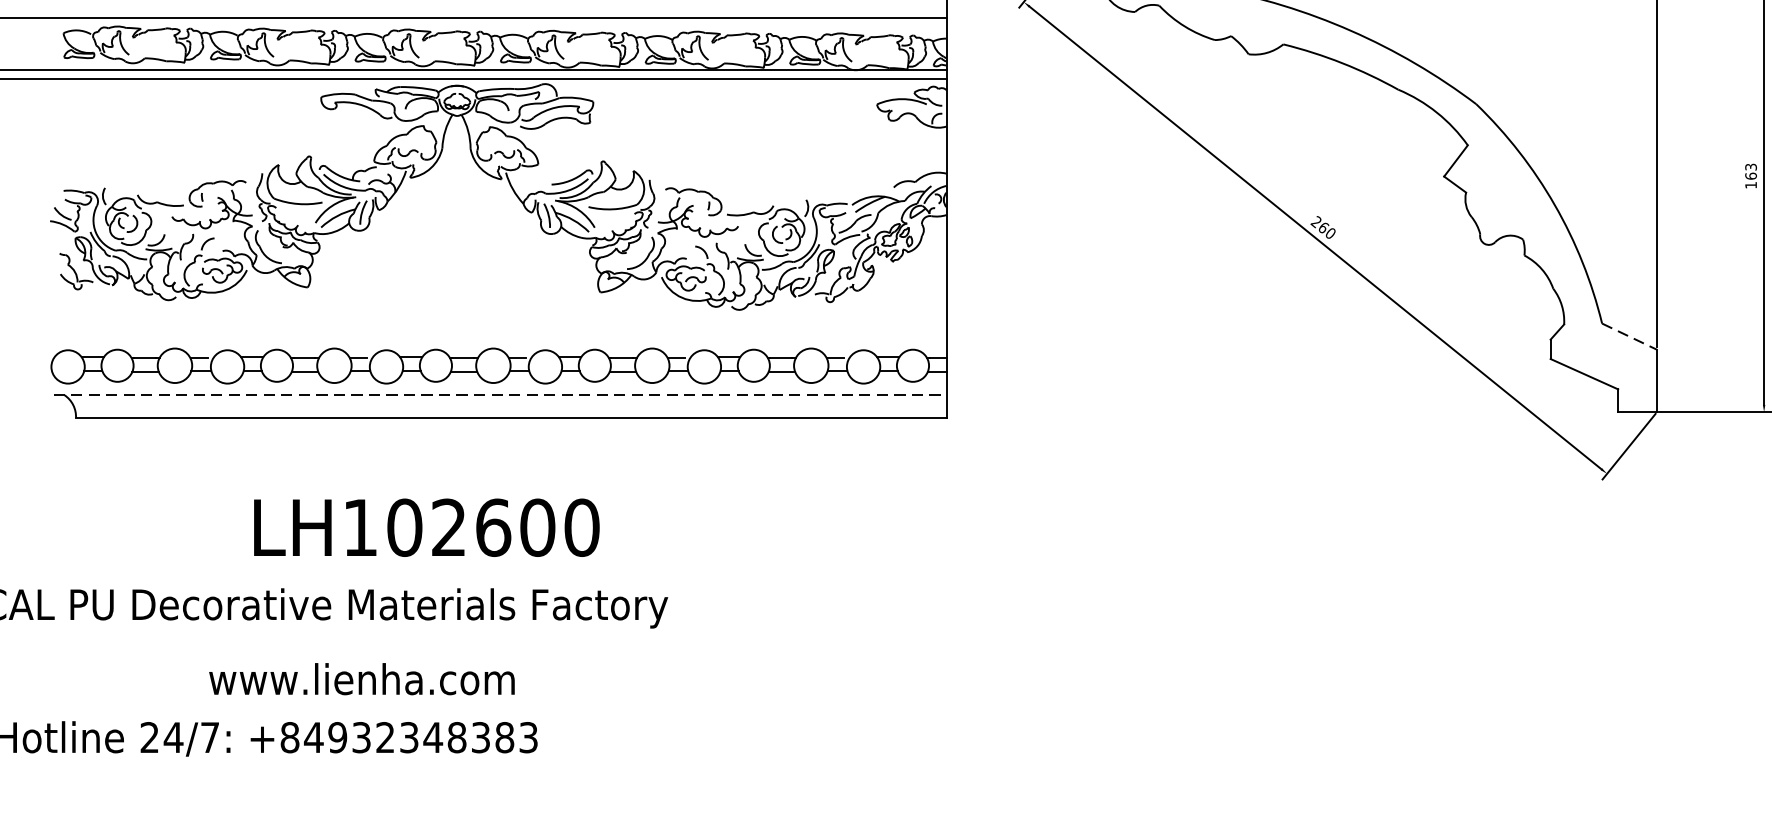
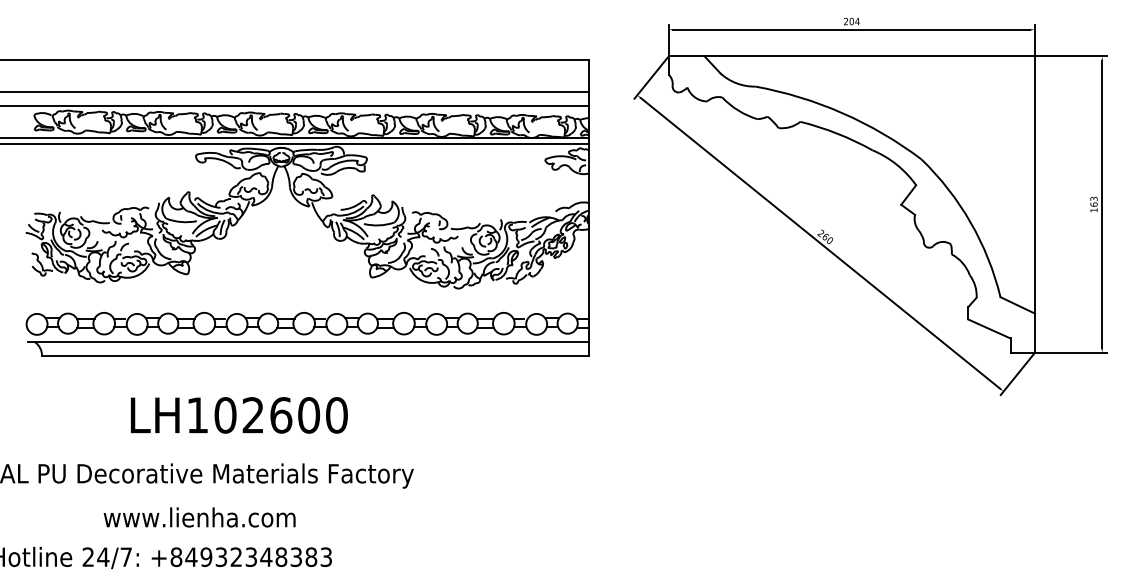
line: (1630, 336) -> (1018, 305), dashed -> solid
line: (500, 395) -> (308, 342), dashed -> solid
text: (427, 527) -> (239, 415), moved
text: (361, 679) -> (199, 517), moved

